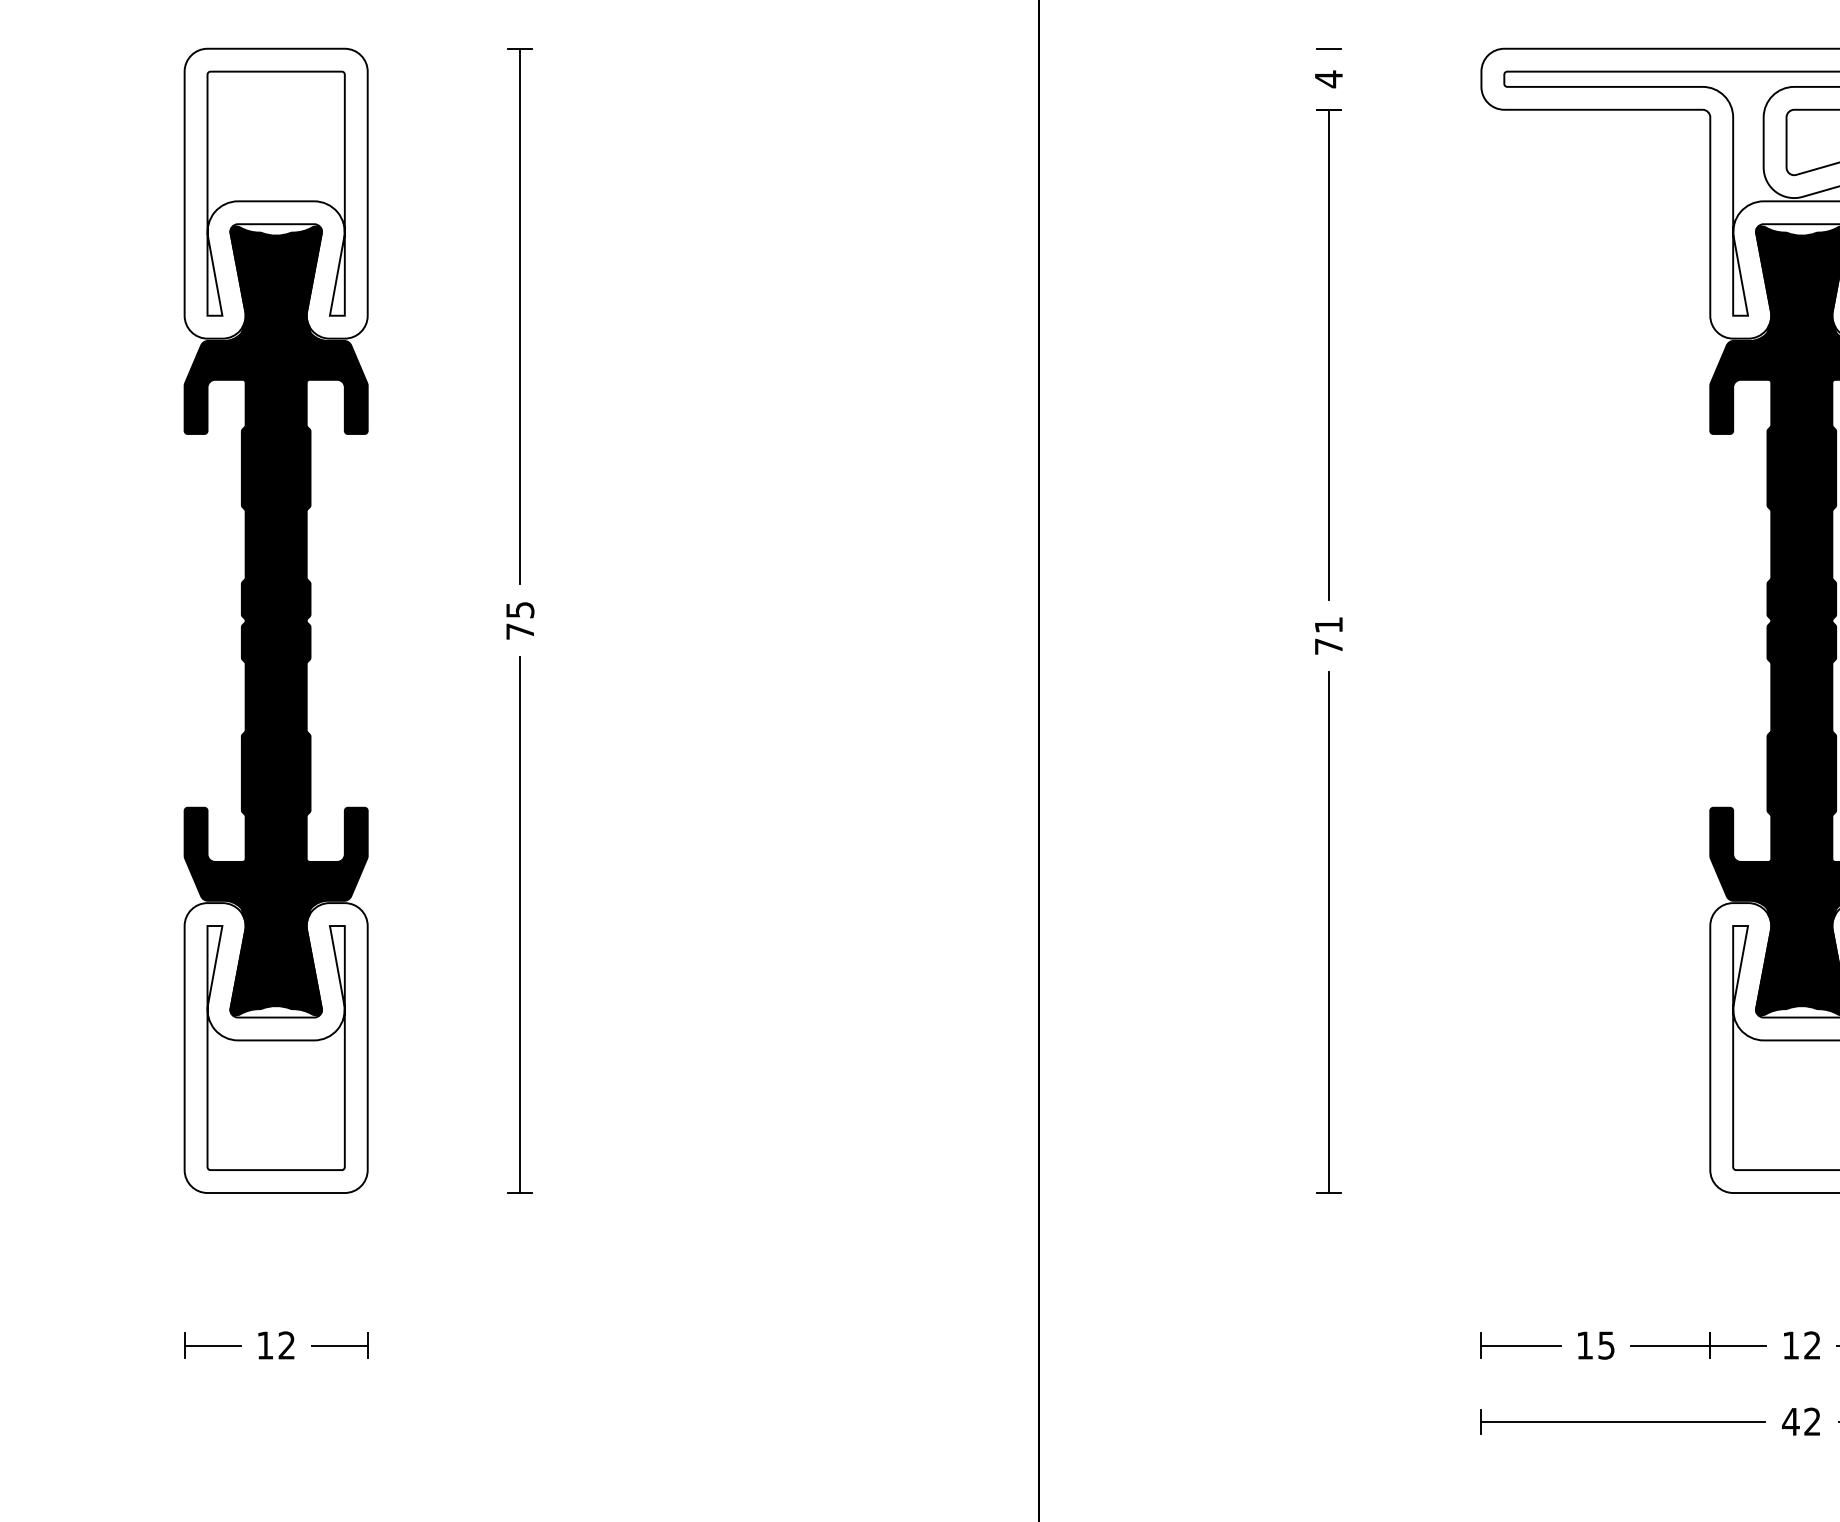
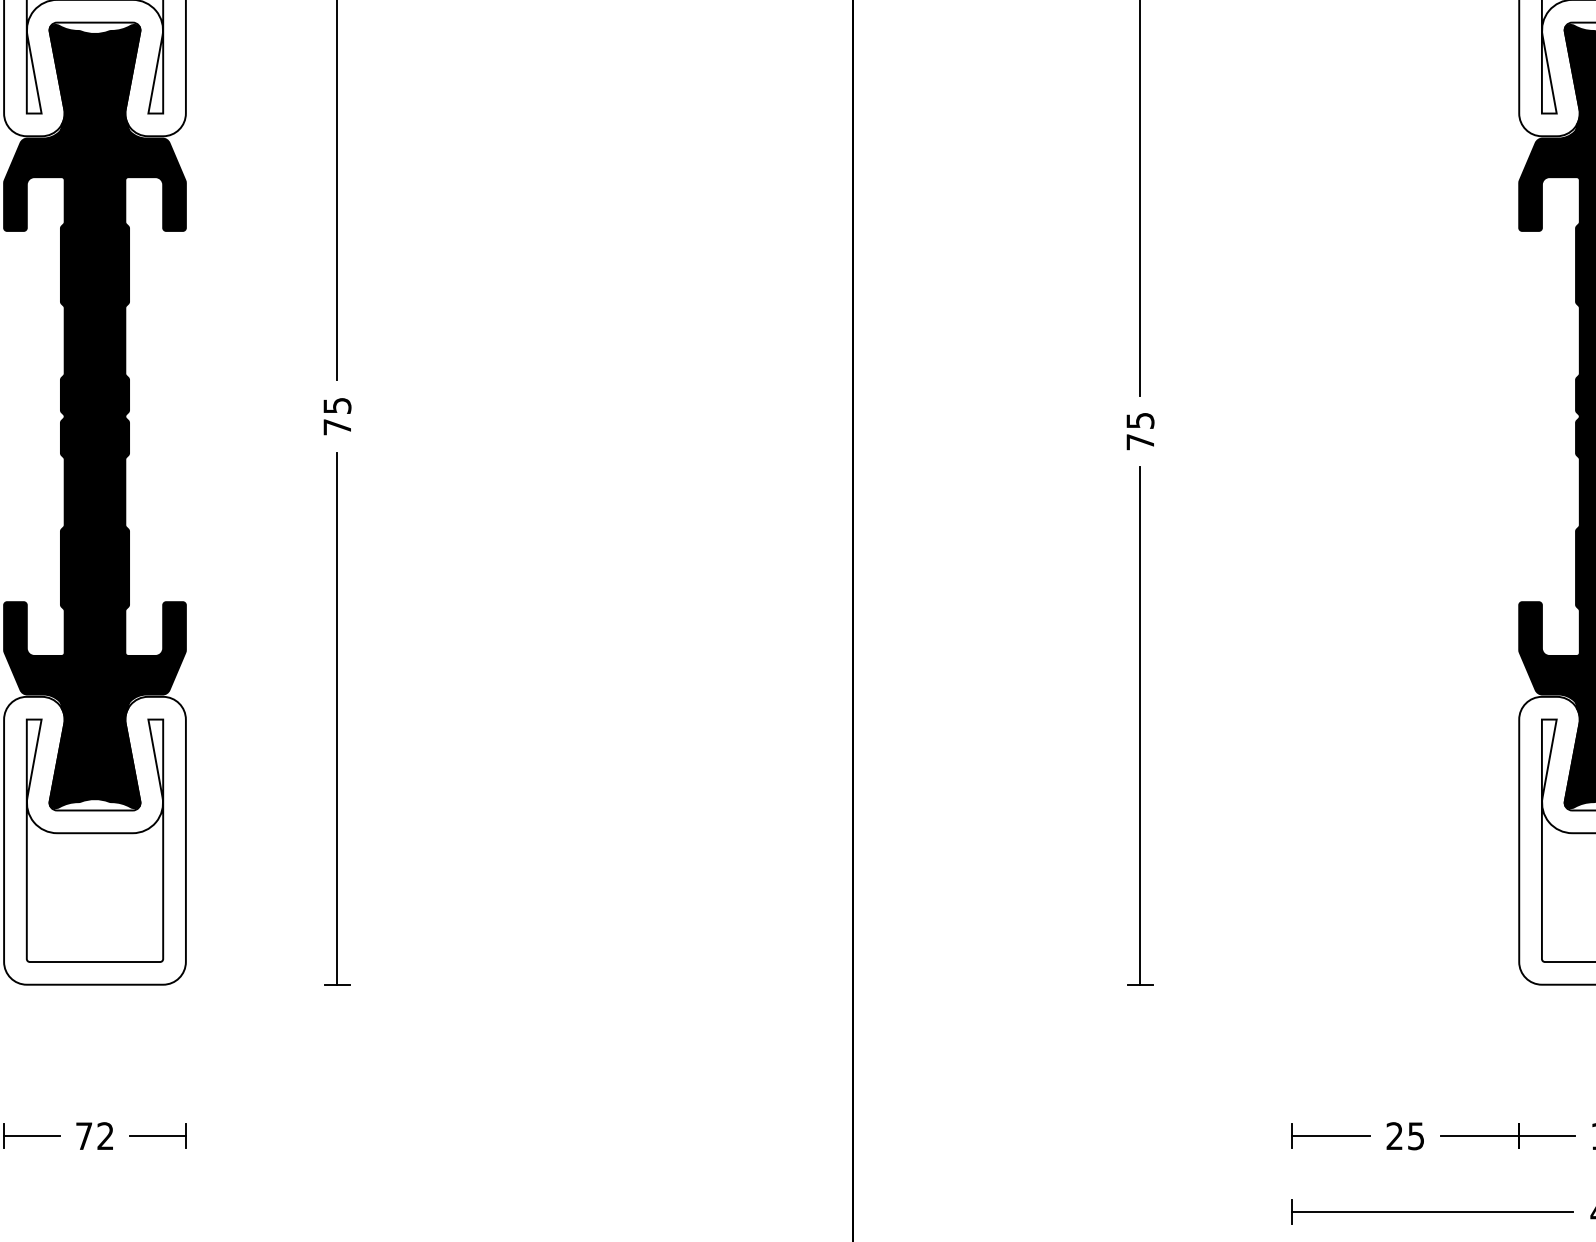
text: (1329, 625) -> (1141, 421), 71 -> 75
text: (265, 1345) -> (84, 1136), 12 -> 72
text: (1584, 1345) -> (1394, 1136), 15 -> 25

